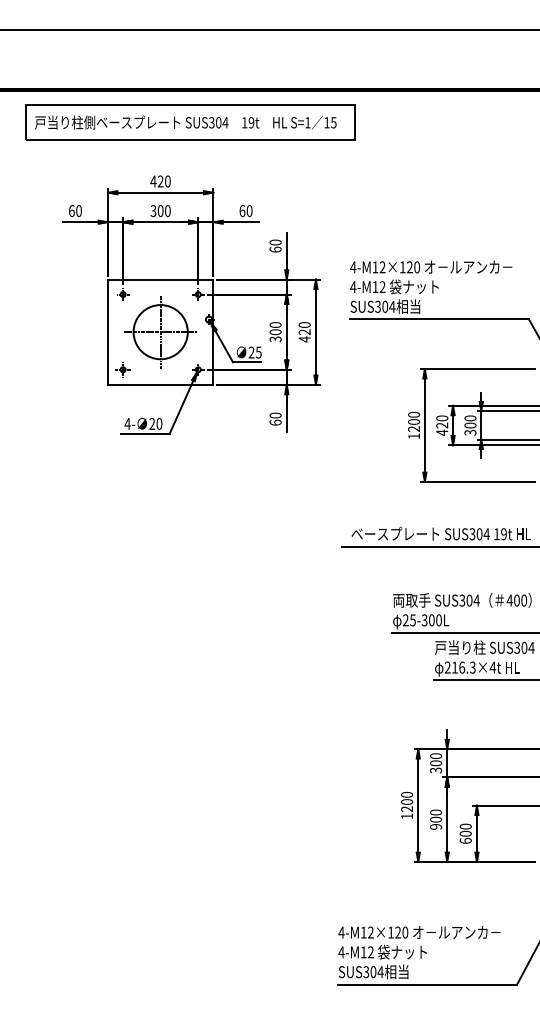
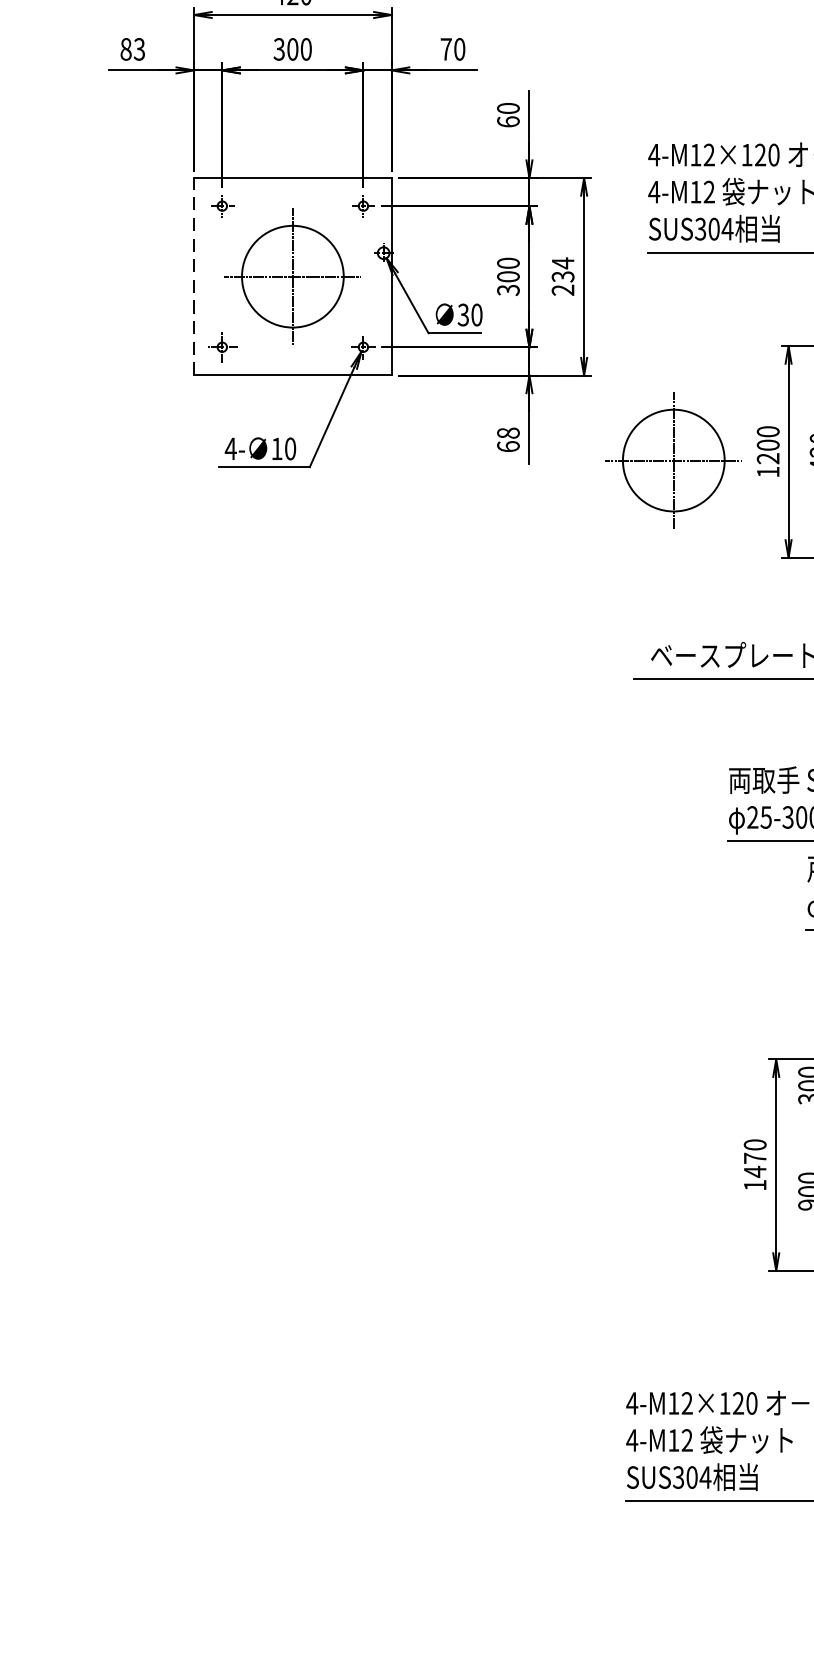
text: (75, 210) -> (132, 48), 60 -> 83
text: (242, 211) -> (446, 50), 60 -> 70
text: (304, 331) -> (562, 275), 420 -> 234
line: (108, 332) -> (194, 277), solid -> dashed
text: (254, 352) -> (468, 314), 25 -> 30
text: (275, 415) -> (508, 433), 60 -> 68
text: (152, 423) -> (277, 448), 20 -> 10
part: (363, 430) -> (673, 461), added
text: (407, 805) -> (755, 1164), 1200 -> 1470

